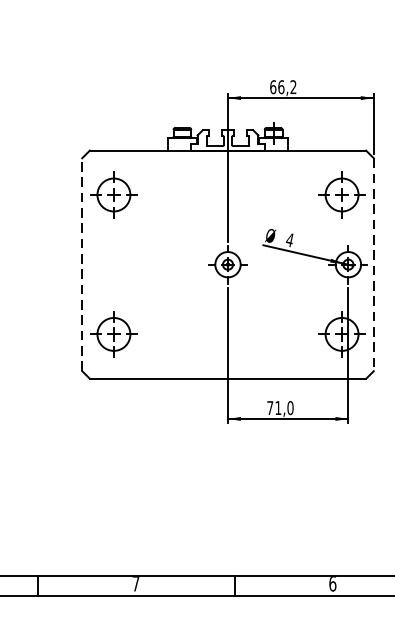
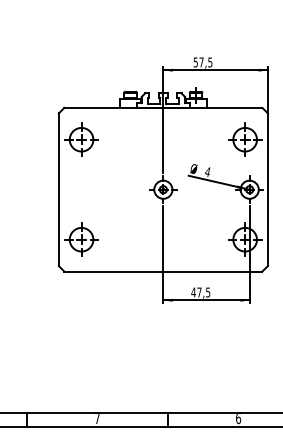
text: (282, 87) -> (202, 62), 66,2 -> 57,5
line: (81, 264) -> (58, 189), dashed -> solid
line: (373, 265) -> (267, 190), dashed -> solid
text: (279, 408) -> (200, 292), 71,0 -> 47,5

